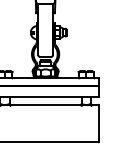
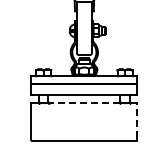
line: (45, 104) -> (84, 102), solid -> dashed
line: (98, 122) -> (137, 120), solid -> dashed

